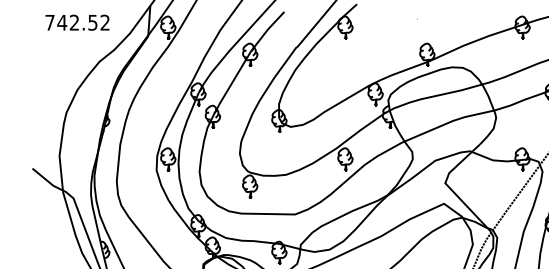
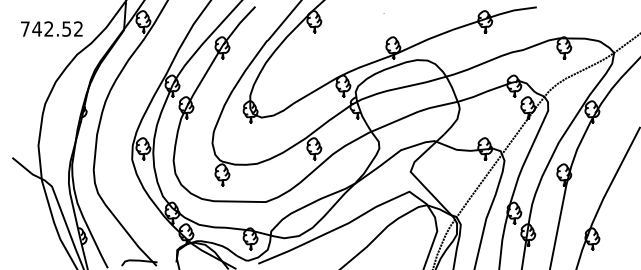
text: (77, 22) -> (51, 28), moved

